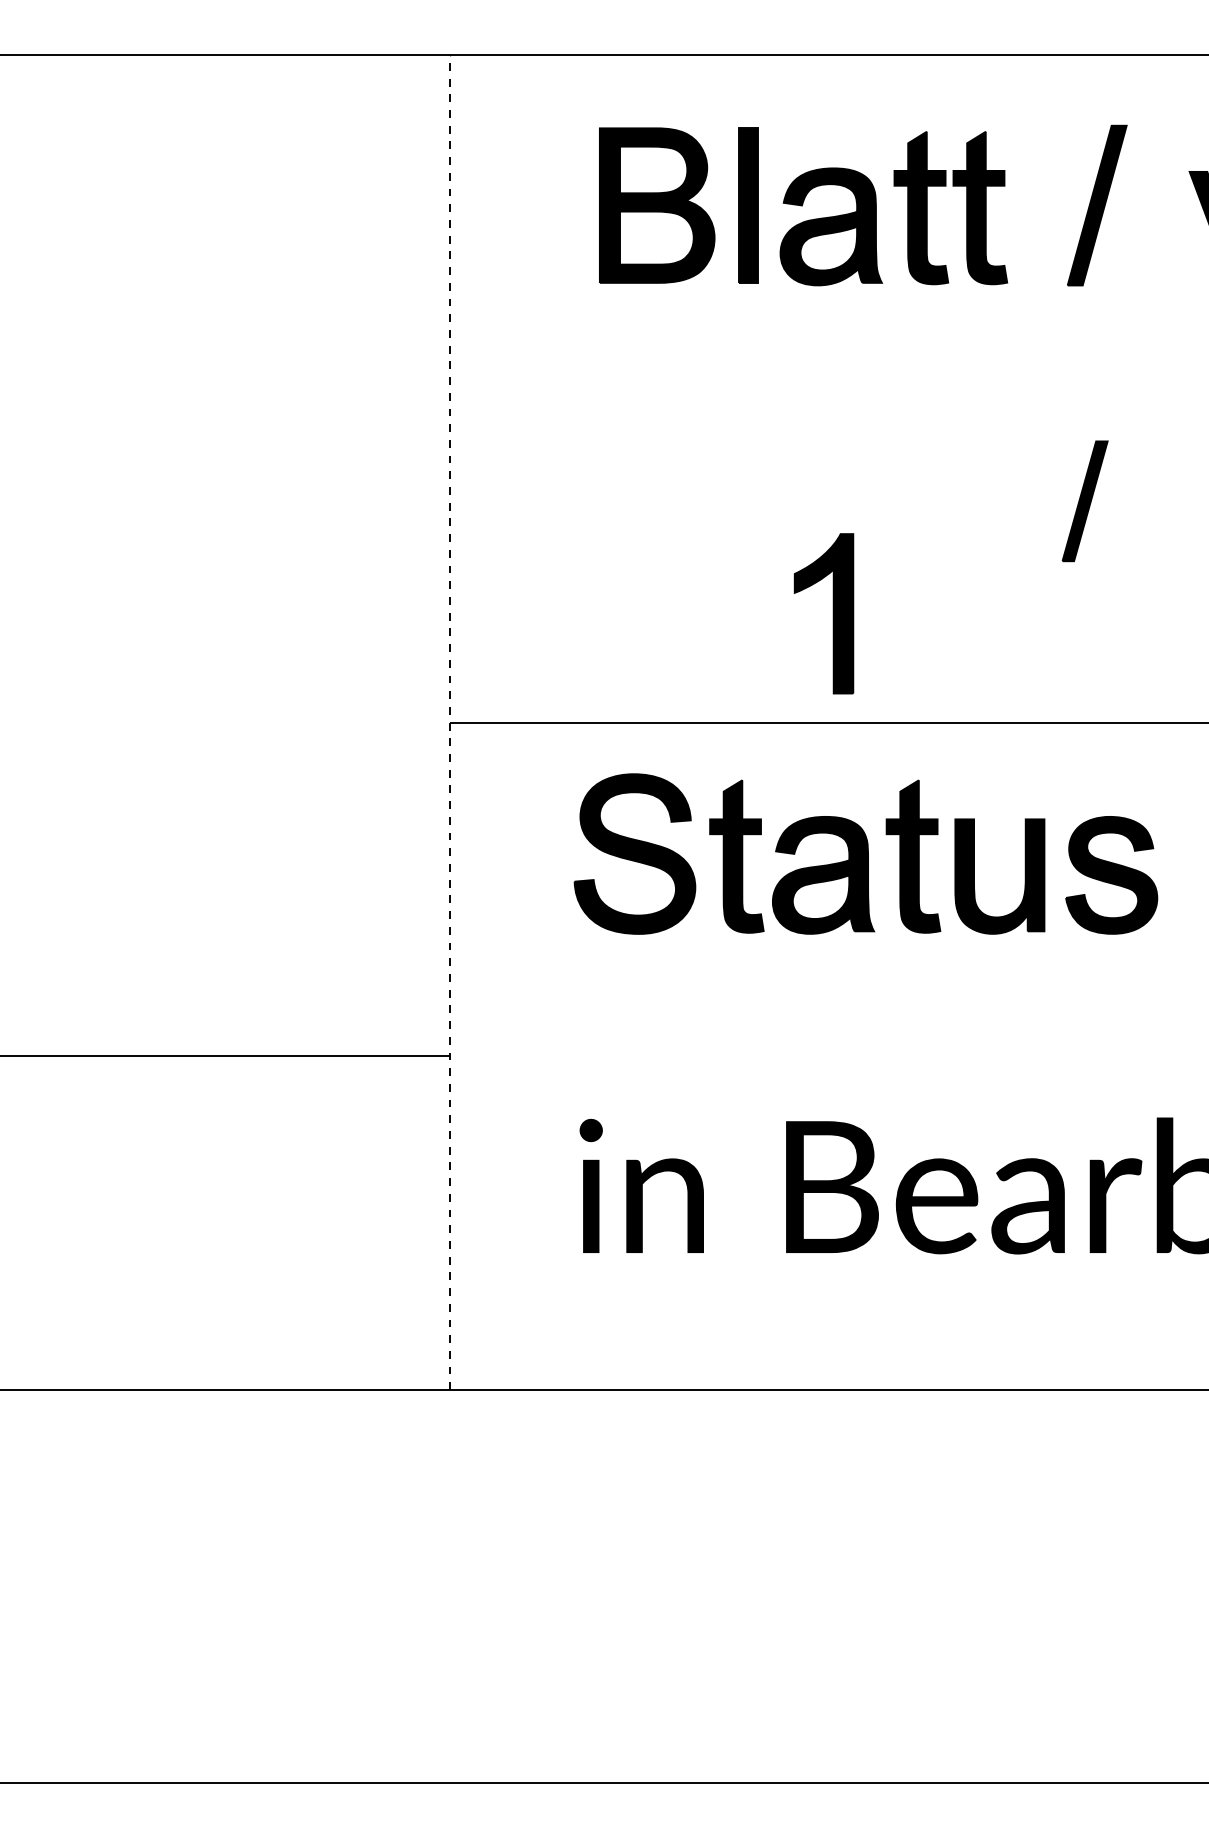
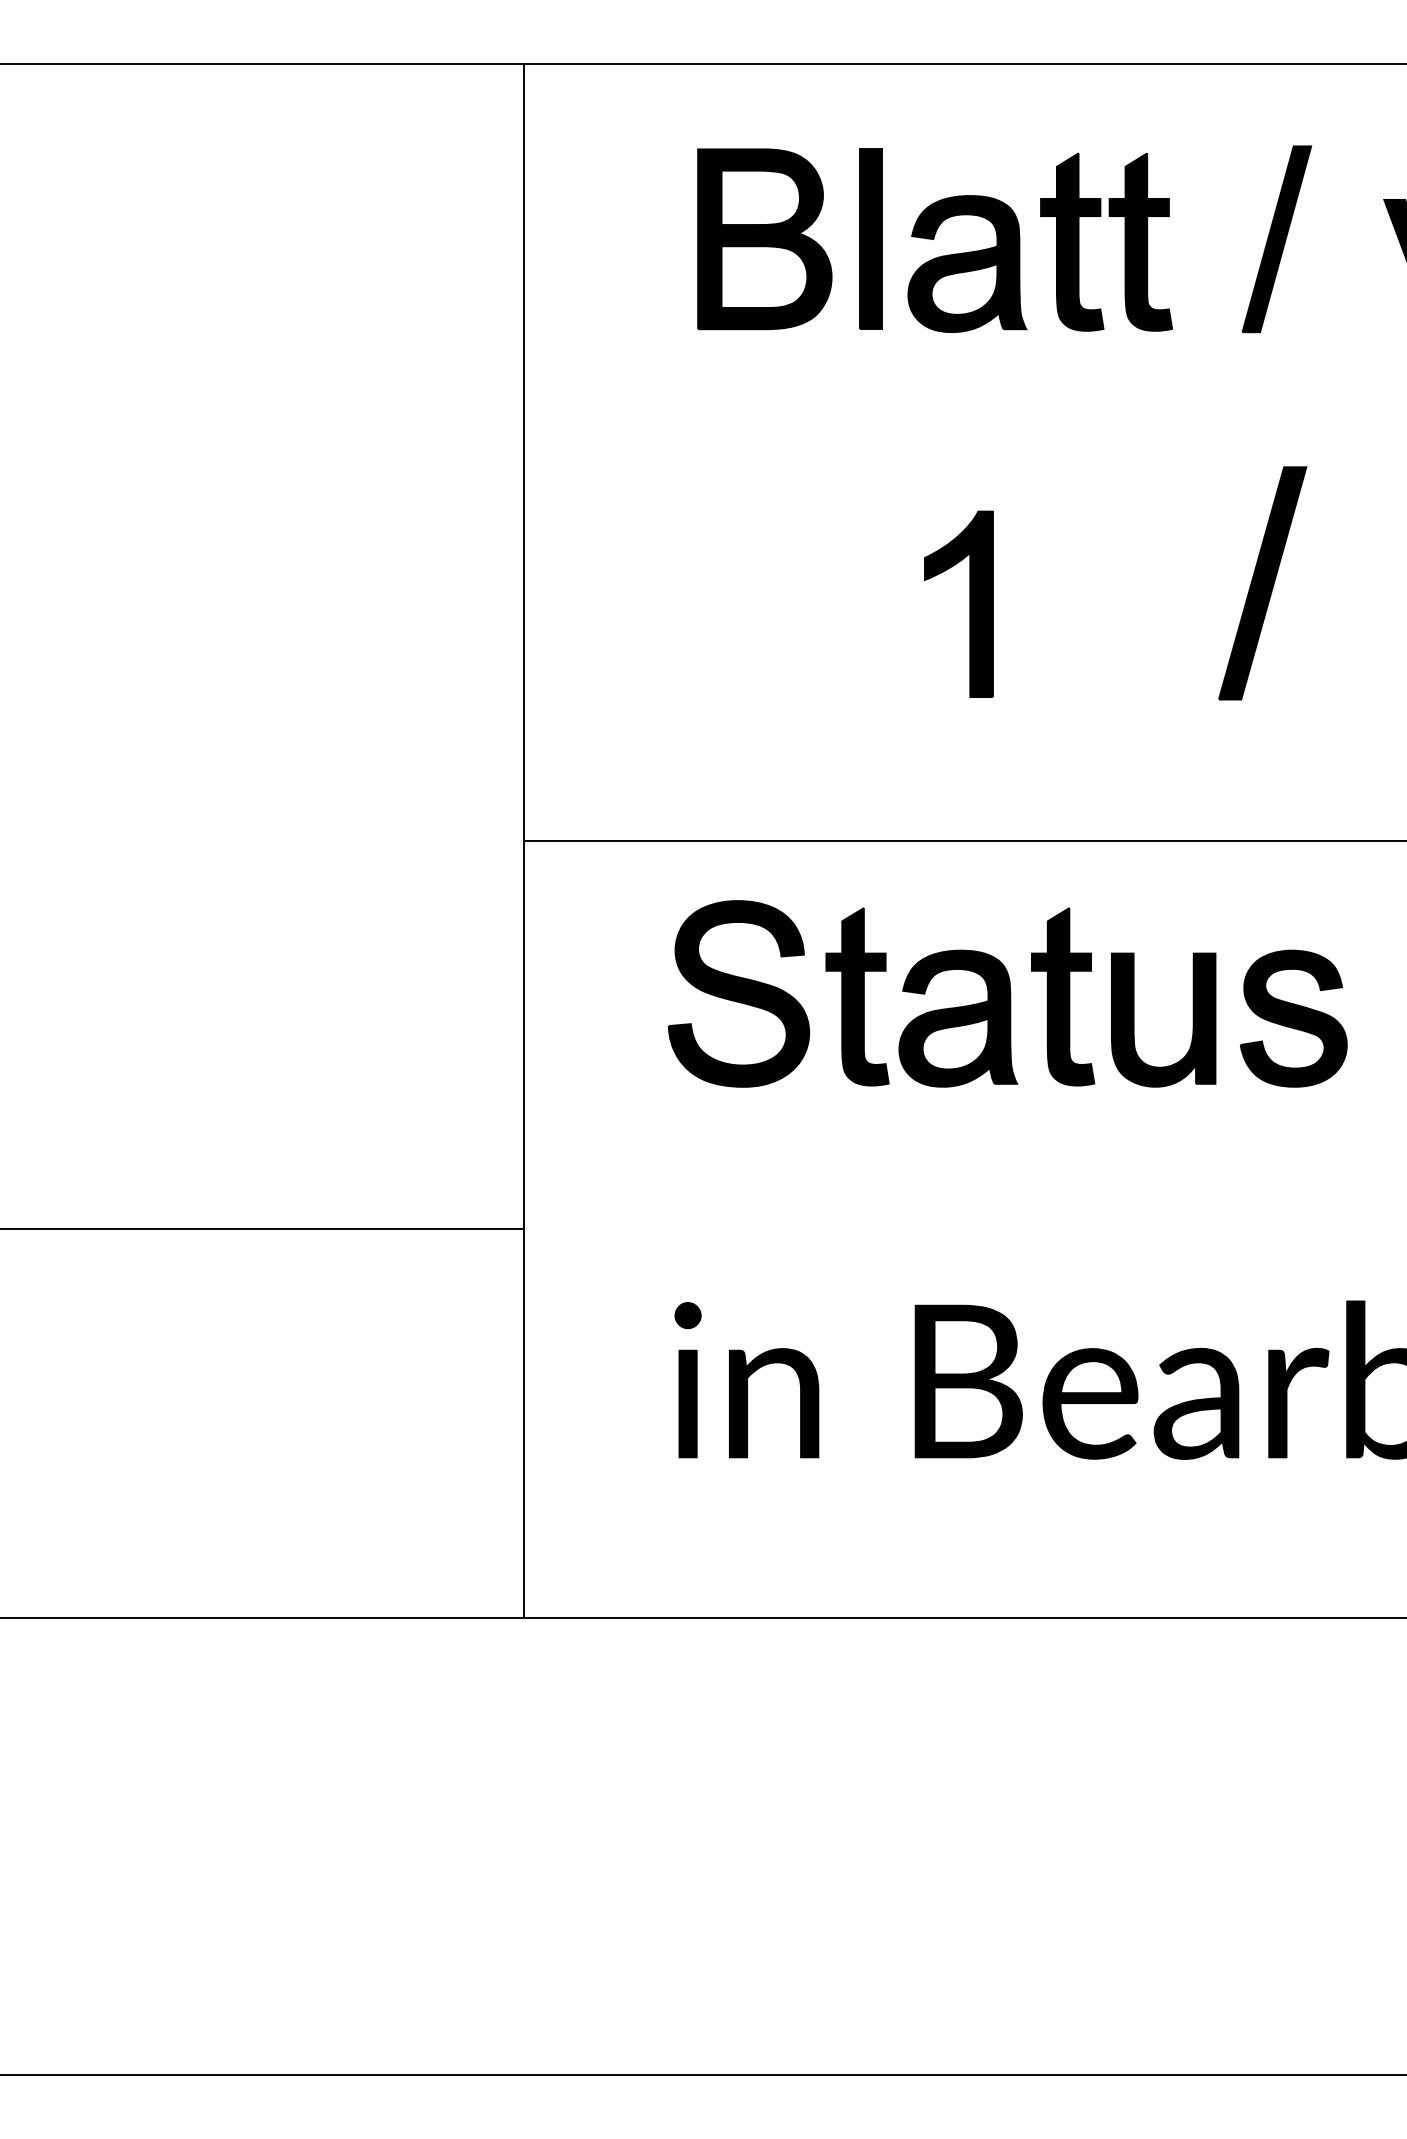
part: (1084, 501) -> (1262, 583), size x1.67
part: (833, 613) -> (969, 603), moved
line: (450, 723) -> (524, 841), dashed -> solid

